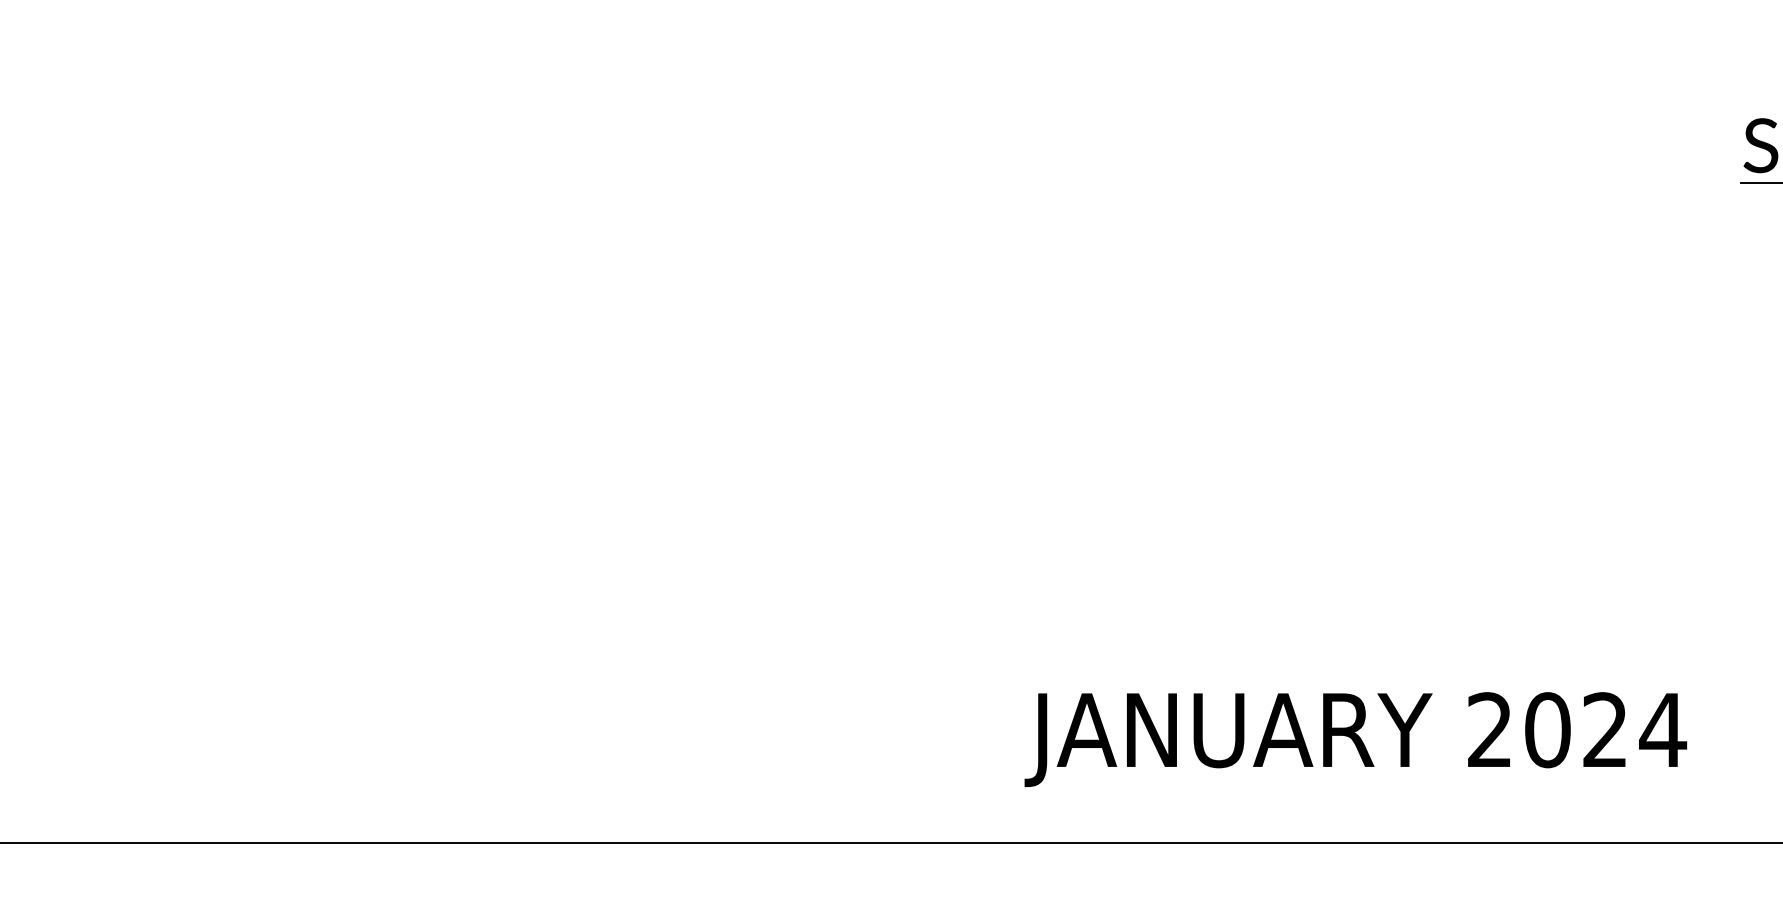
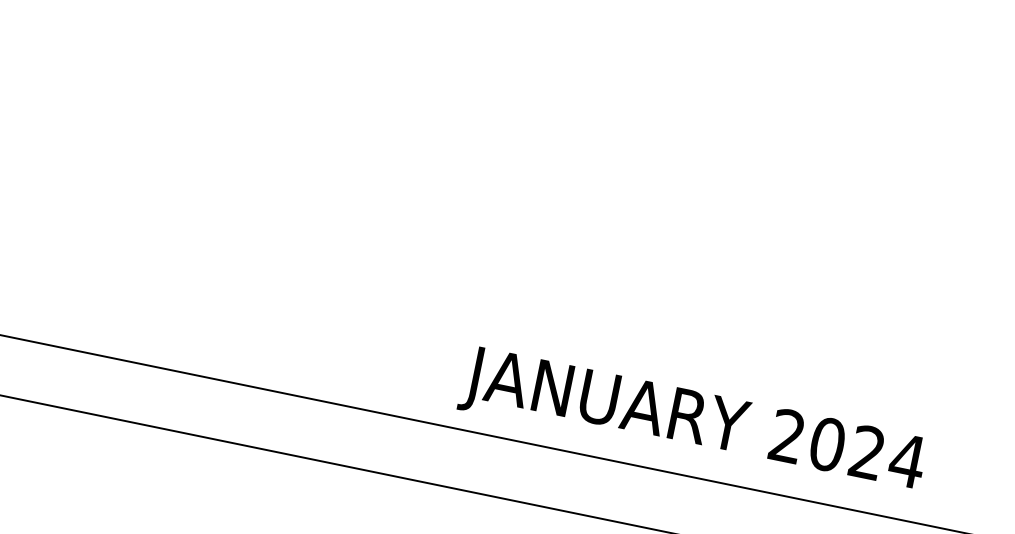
text: (1355, 739) -> (692, 423), moved

